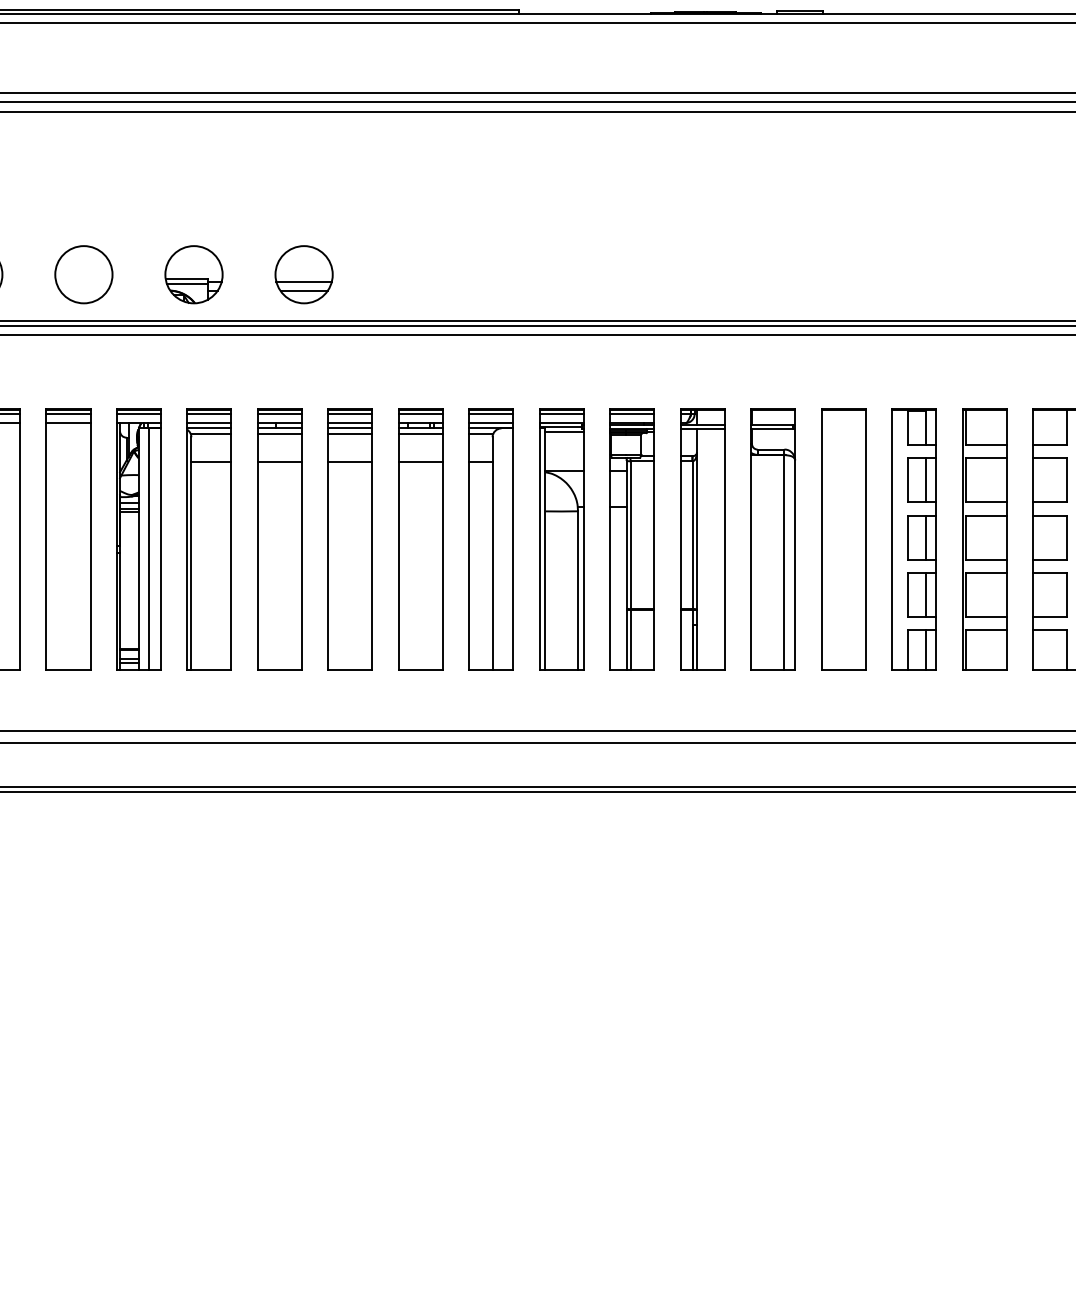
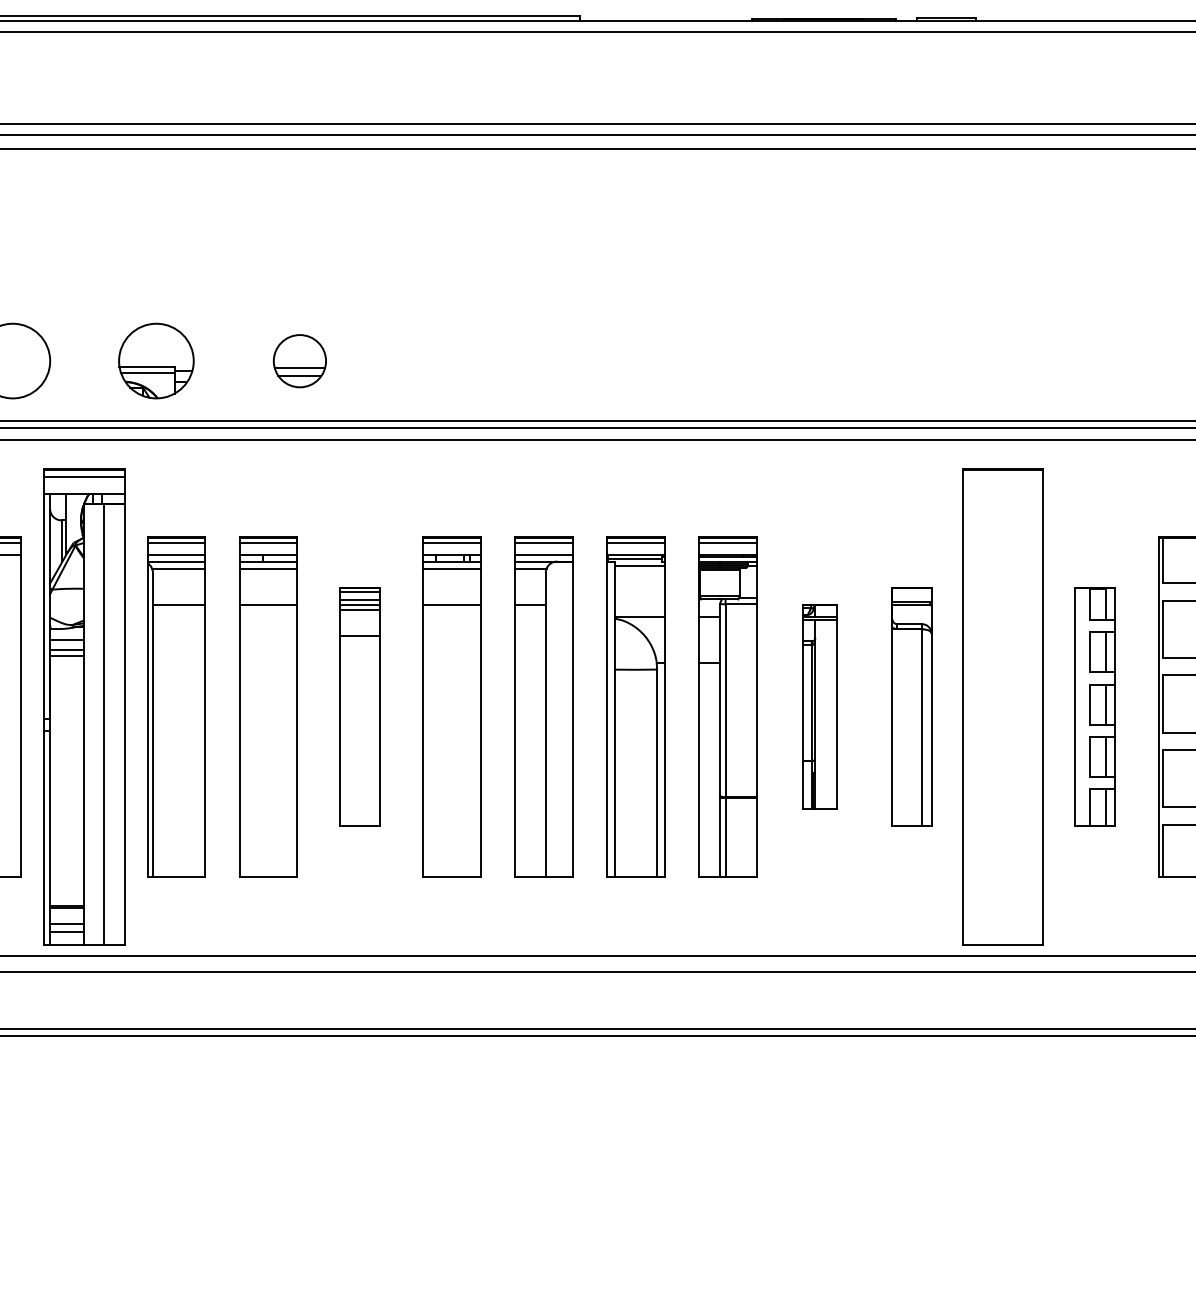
part: (303, 274) -> (299, 360), size x0.7
part: (138, 539) -> (84, 706), size x1.4
part: (349, 539) -> (359, 706), size x0.7
part: (702, 539) -> (819, 706), size x0.6
part: (773, 539) -> (912, 706), size x0.7
part: (843, 539) -> (1003, 706), size x1.4
part: (913, 539) -> (1094, 706), size x0.7

